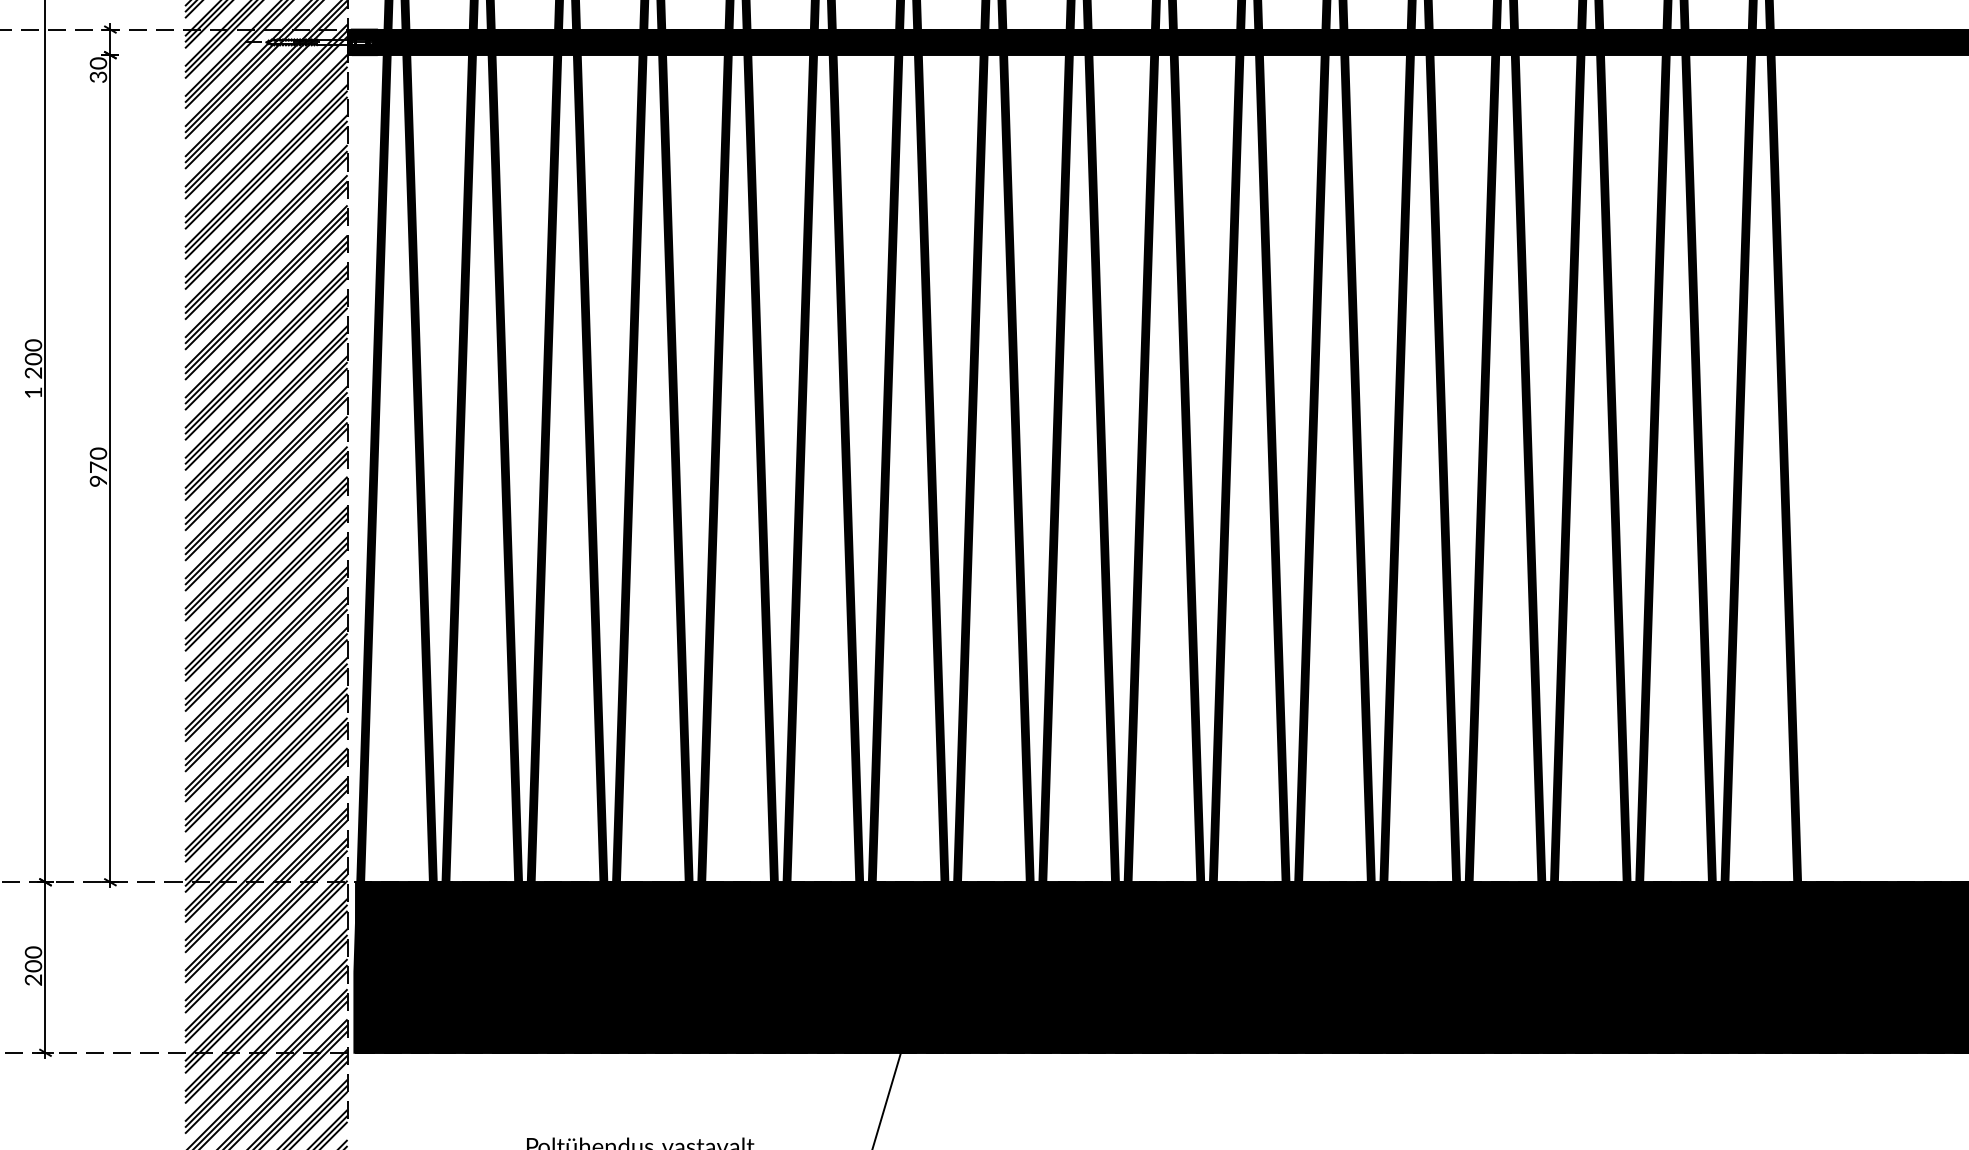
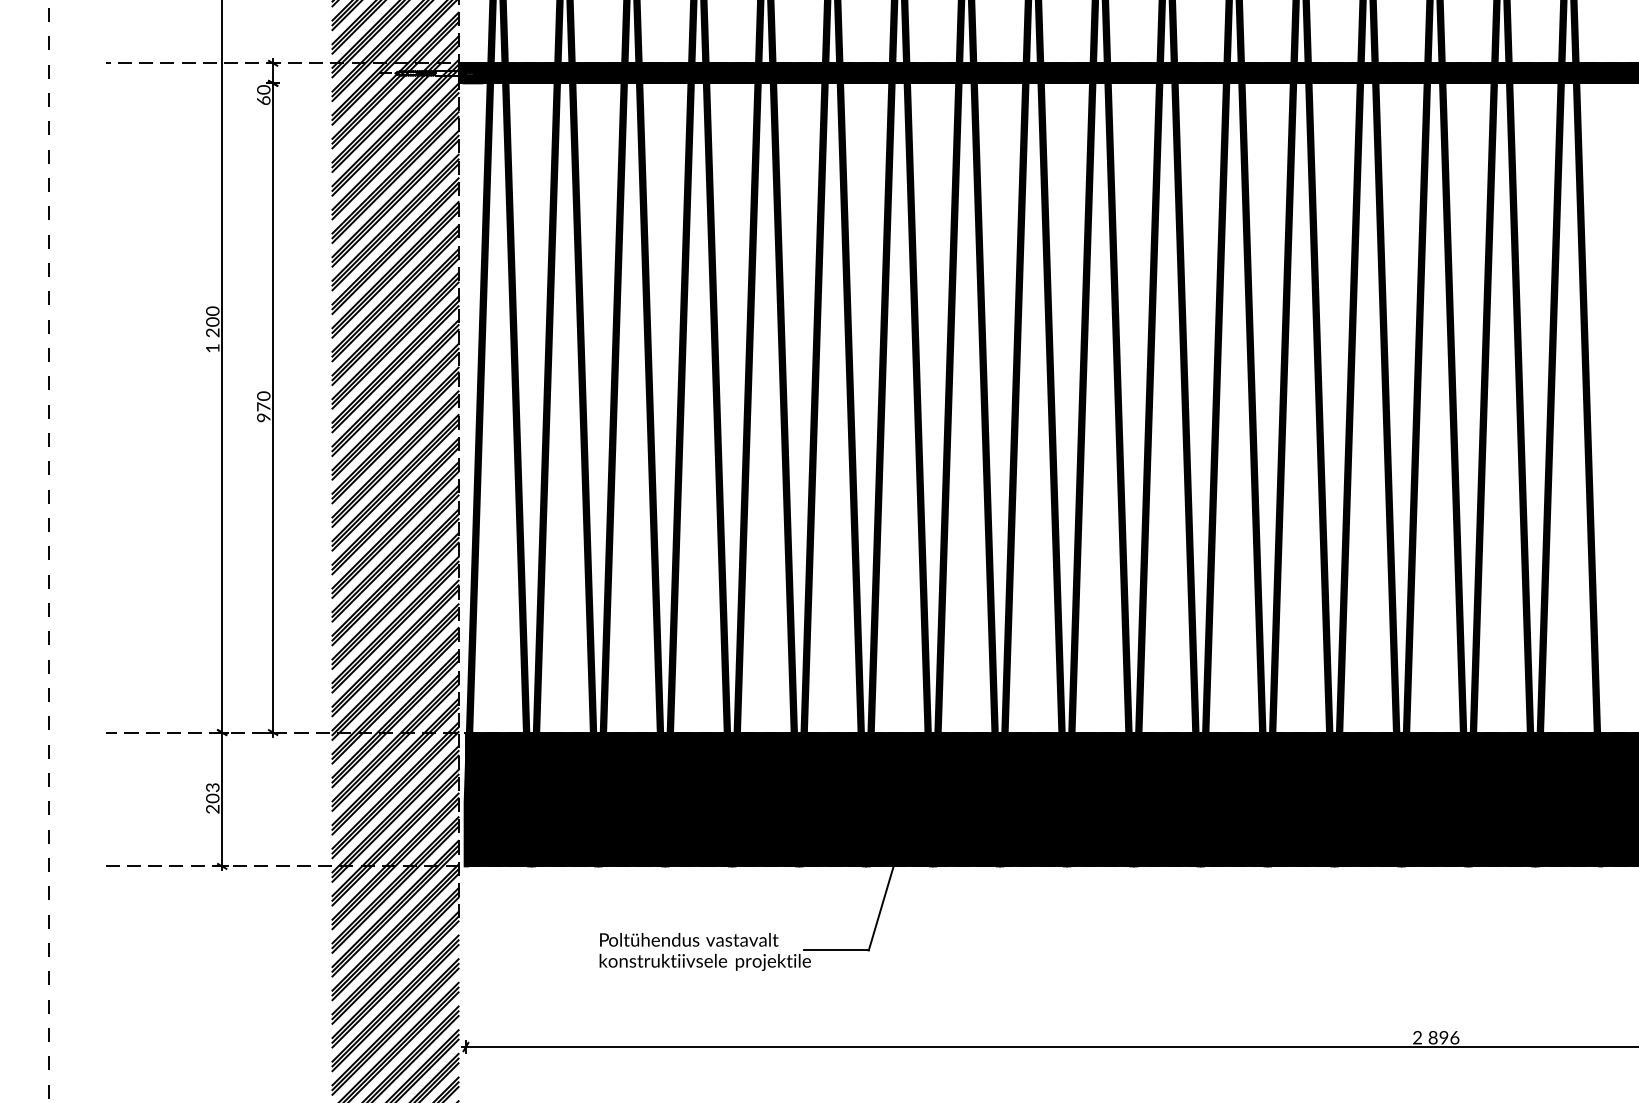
text: (98, 76) -> (263, 100), 30 -> 60
text: (33, 952) -> (212, 787), 200 -> 203

